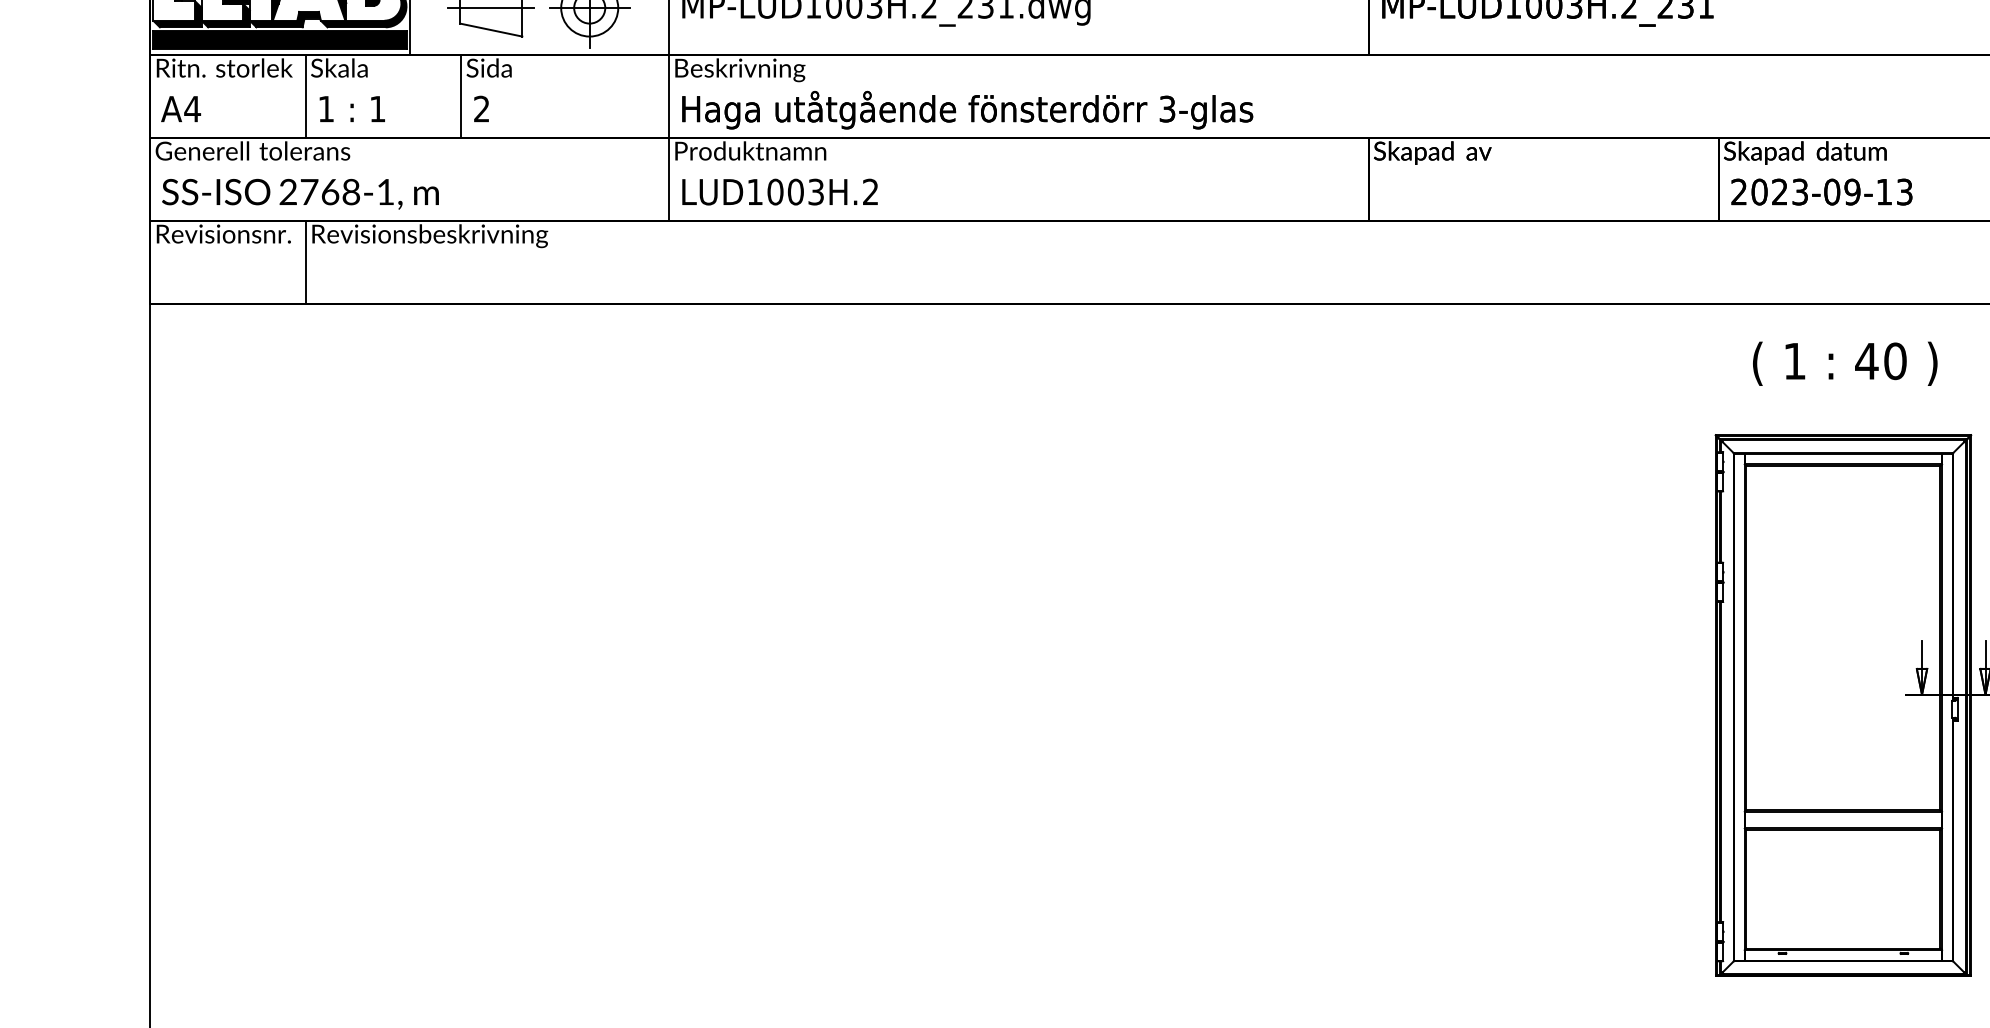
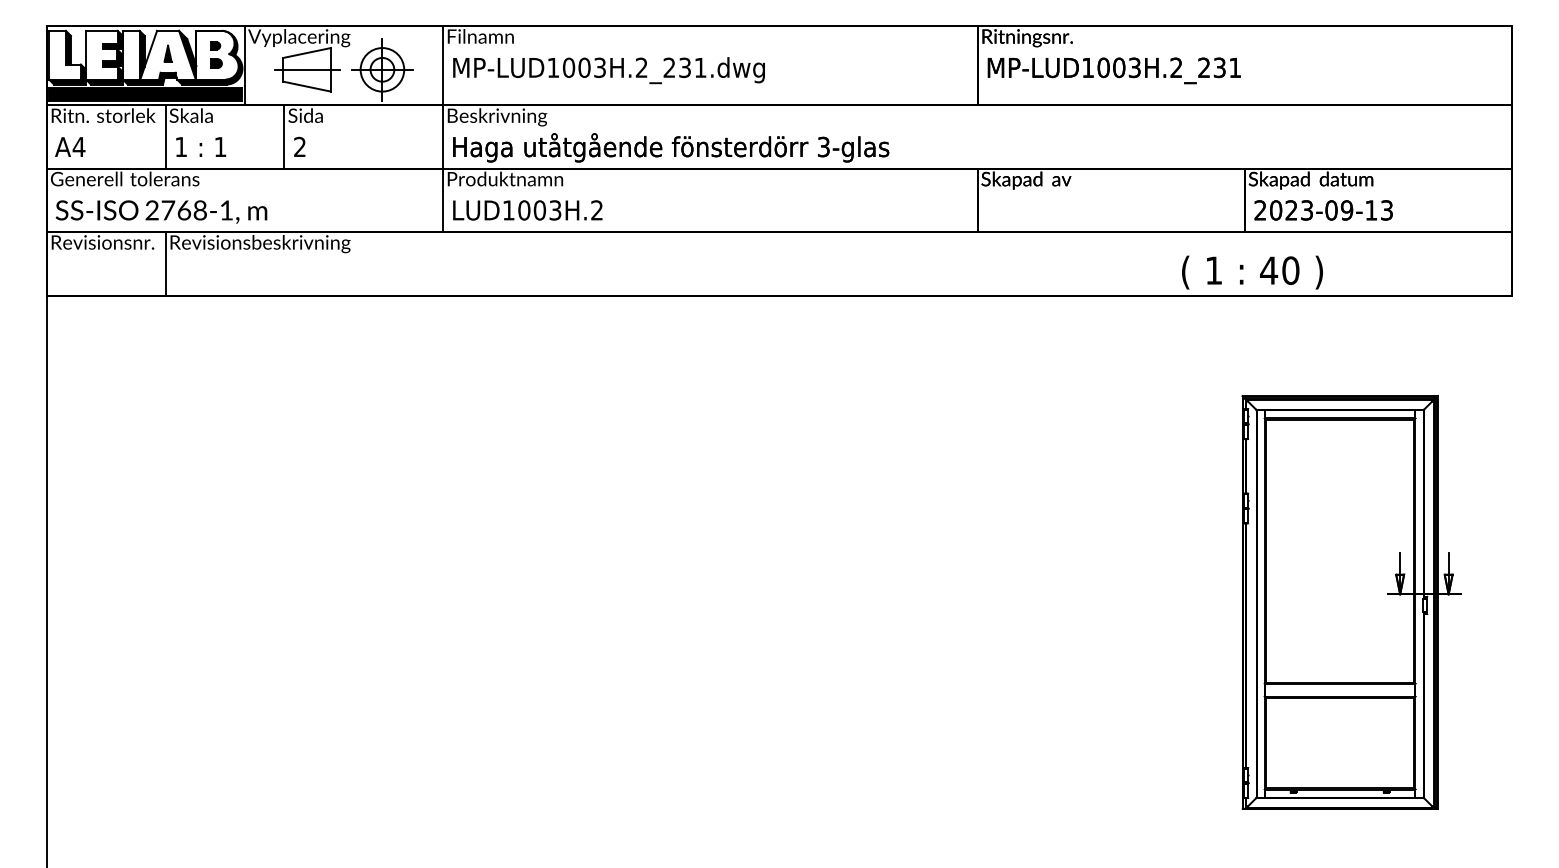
text: (1845, 363) -> (1252, 272), moved

